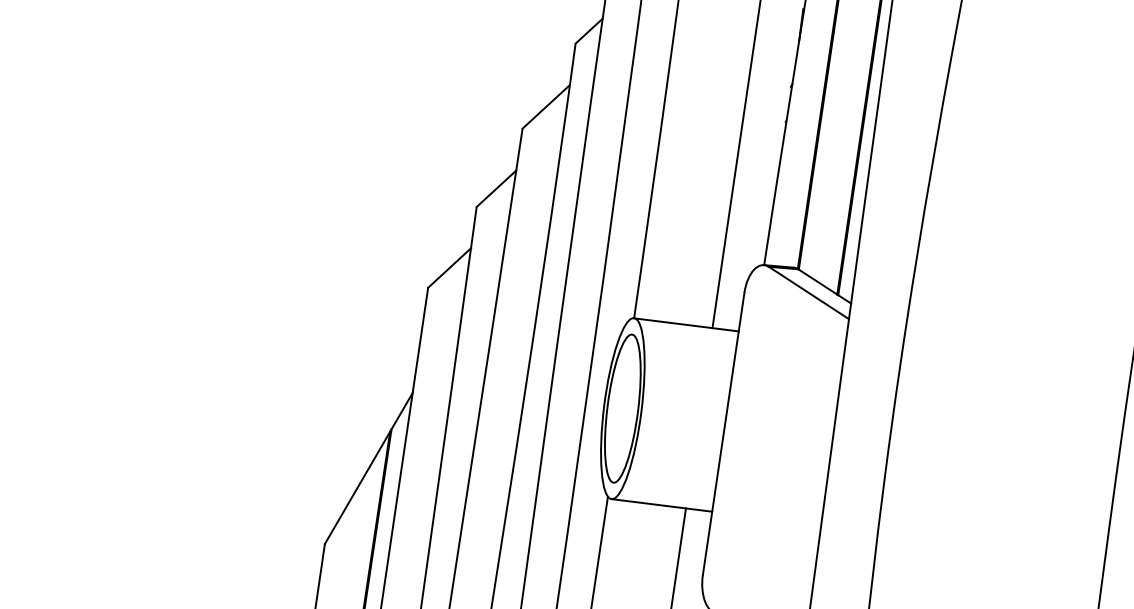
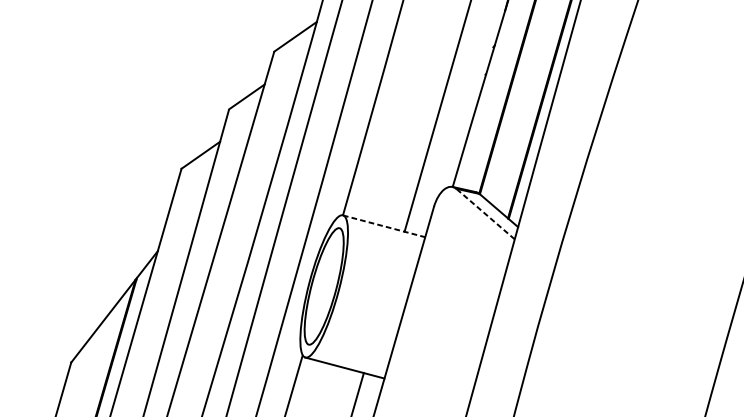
line: (808, 292) -> (485, 213), solid -> dashed
line: (686, 324) -> (384, 226), solid -> dashed

